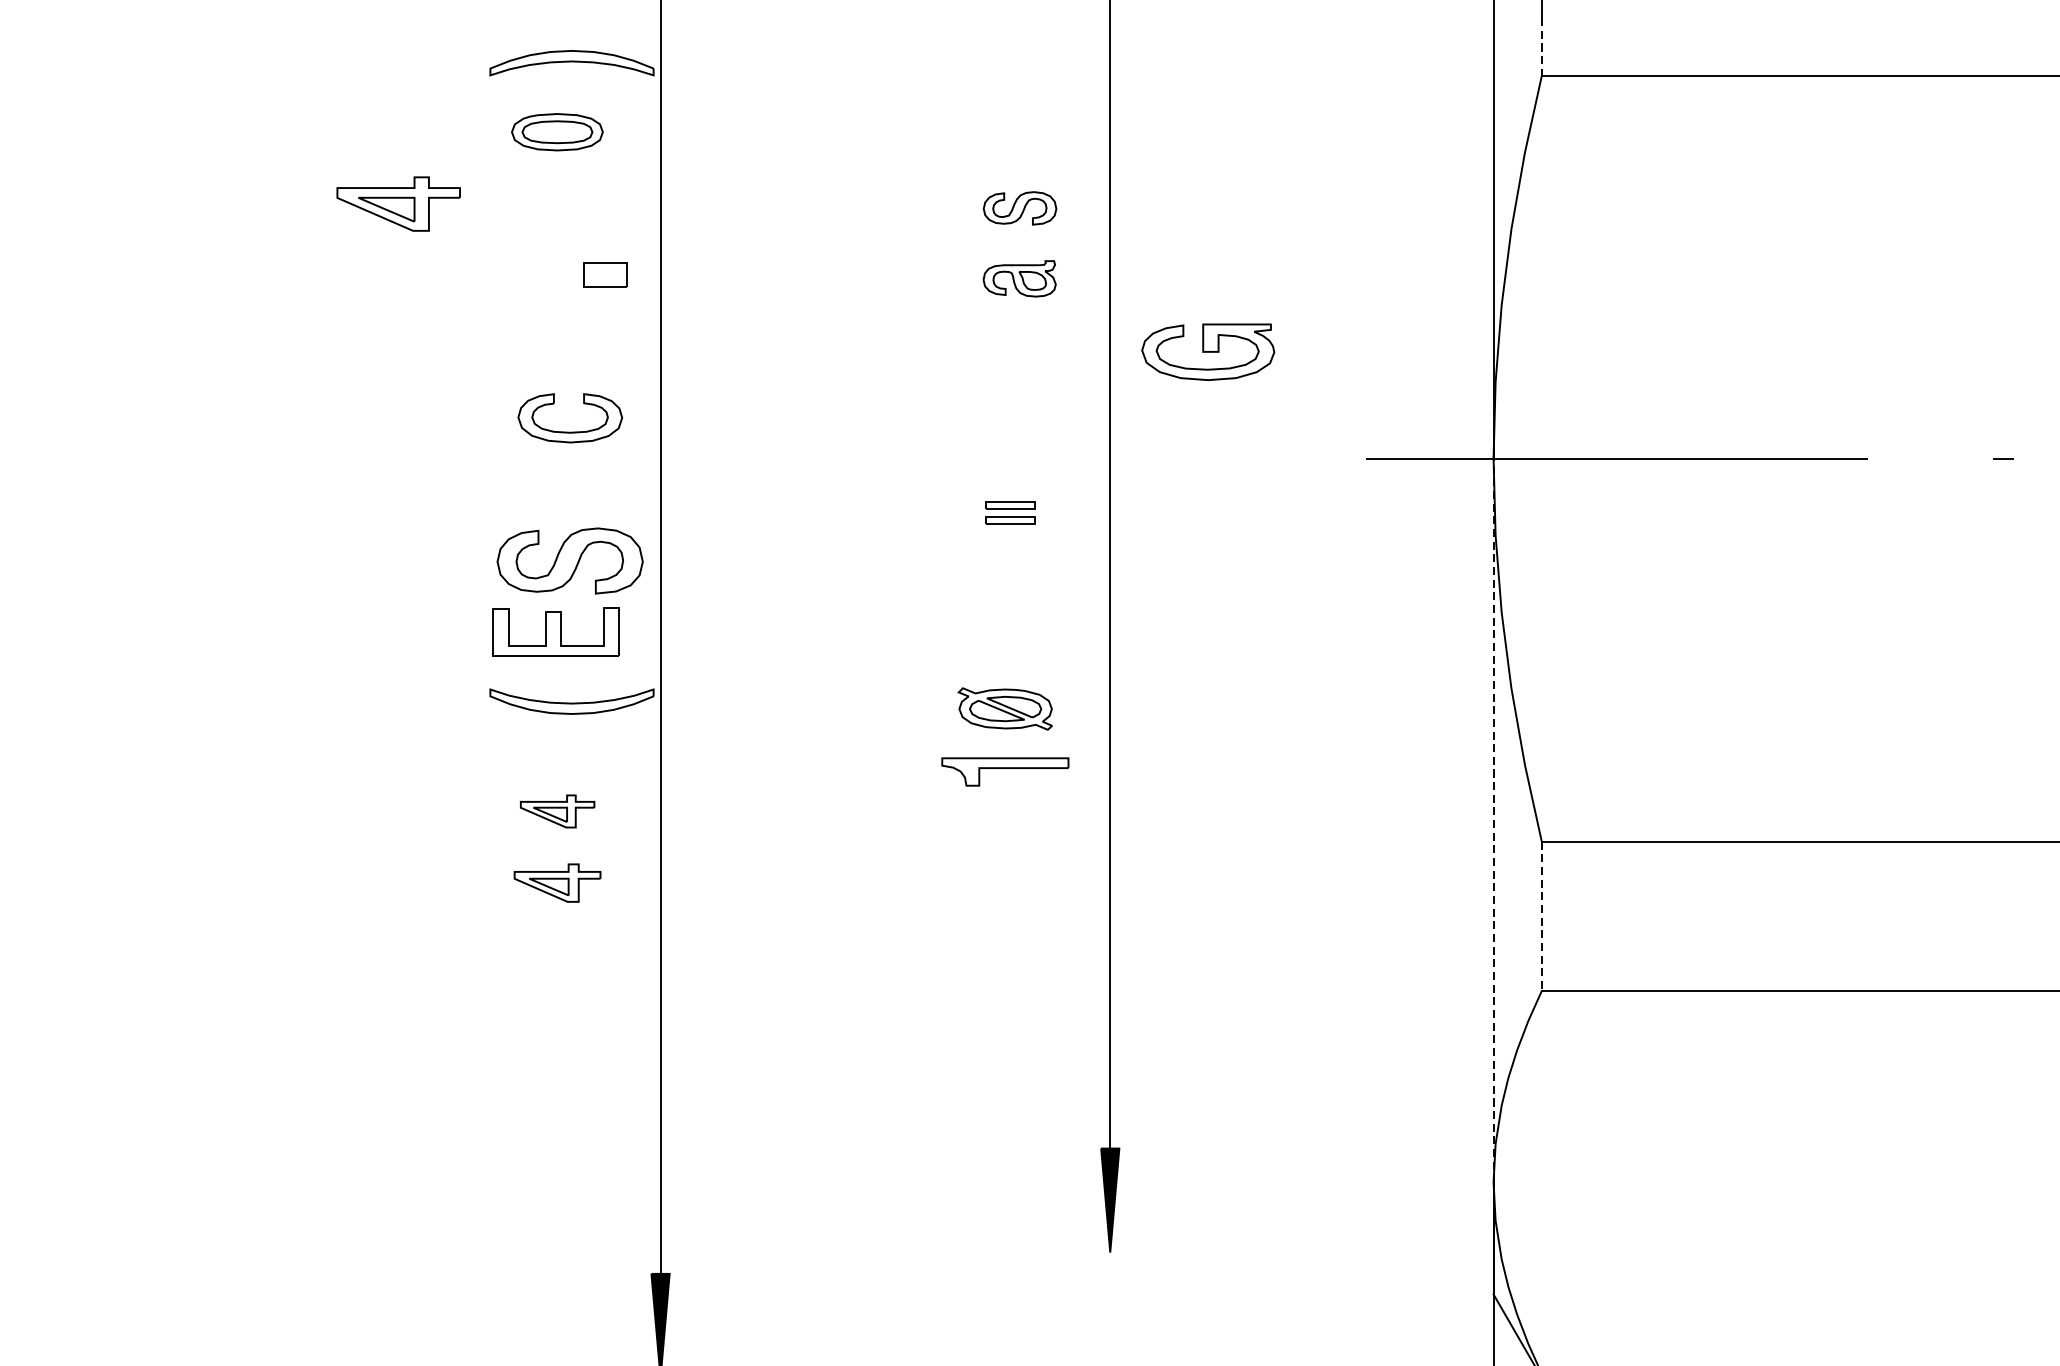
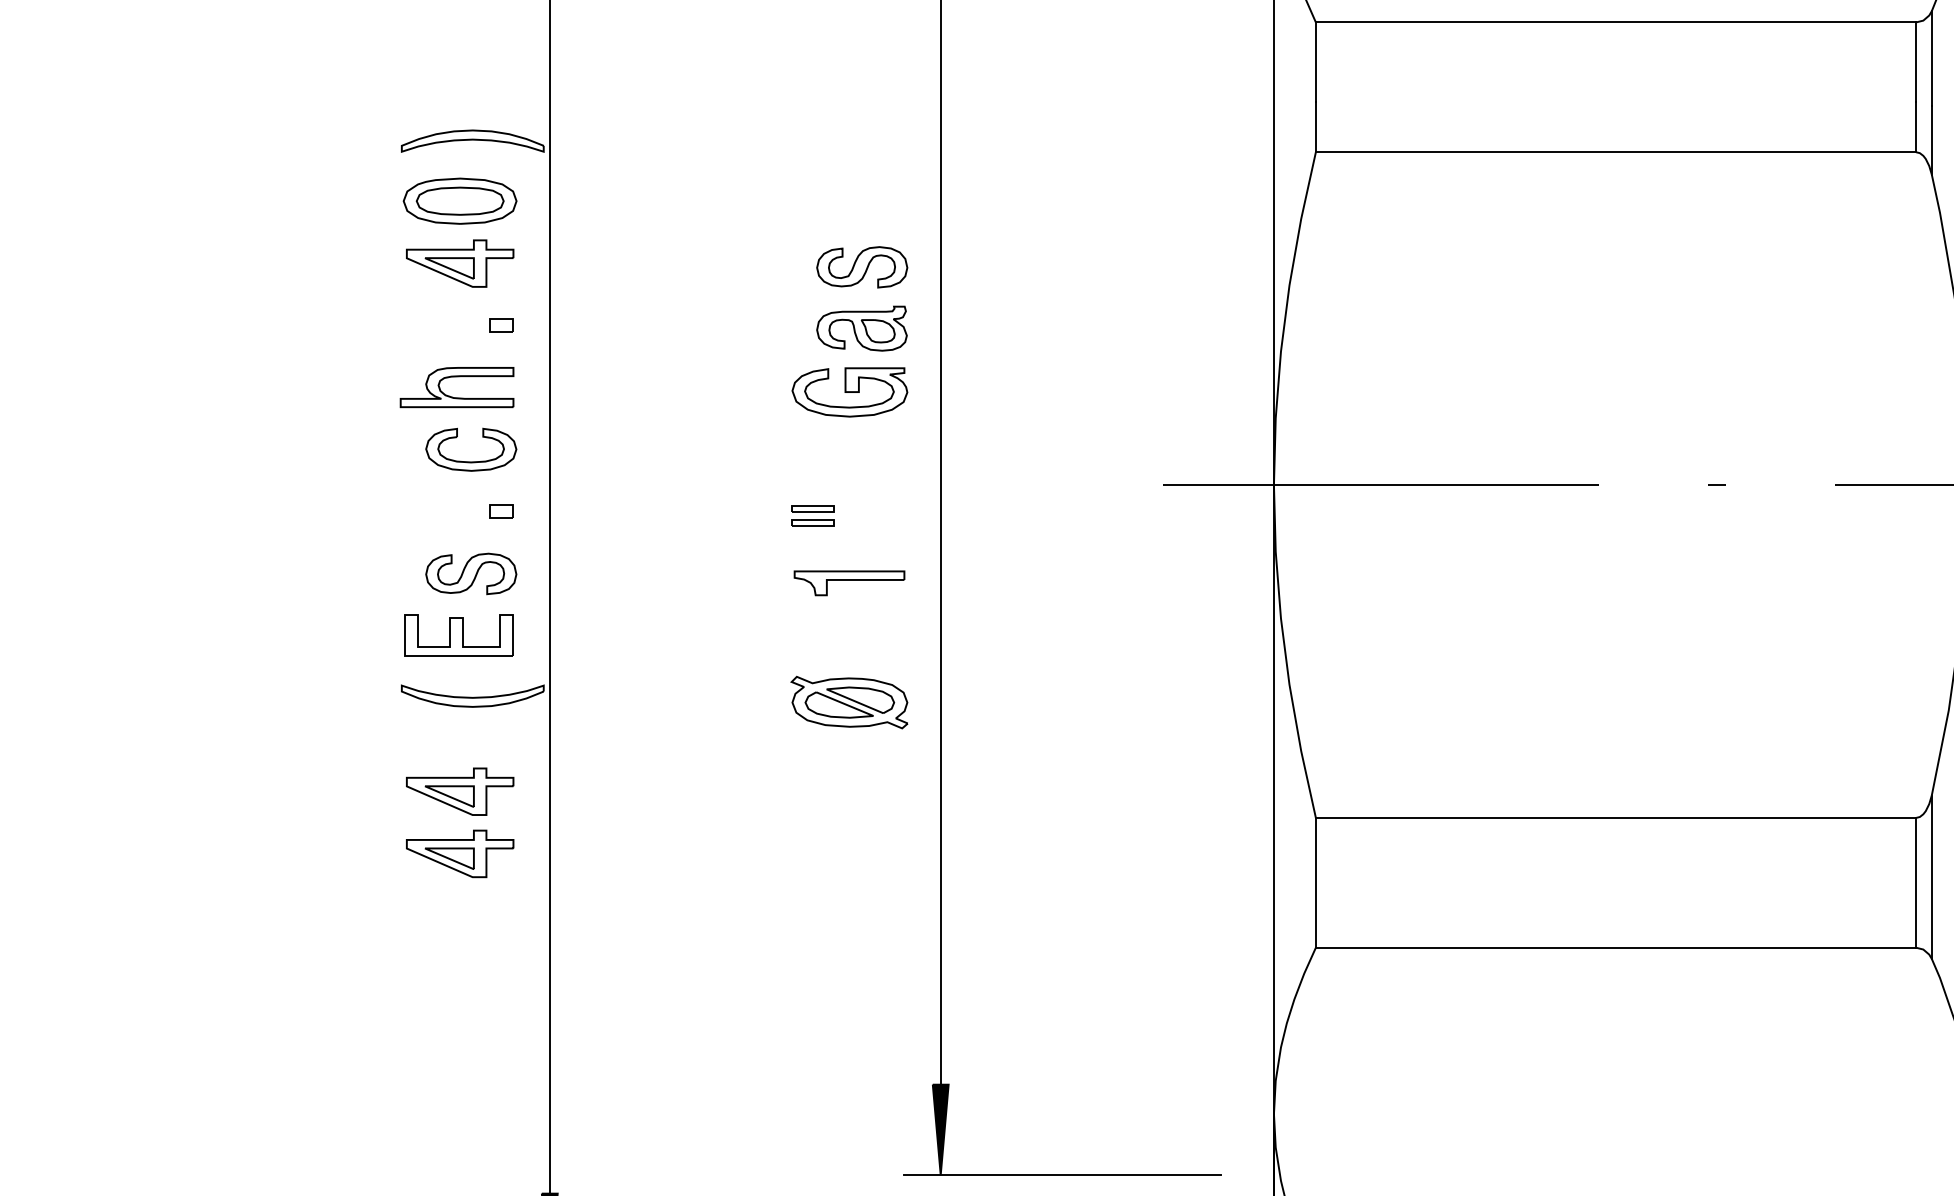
line: (1541, 47) -> (1315, 127), dashed -> solid
part: (556, 131) -> (459, 200), size x1.43
part: (399, 203) -> (460, 263), moved
part: (1020, 208) -> (862, 267), size x1.43
part: (605, 275) -> (501, 325), size x0.62
part: (1019, 278) -> (861, 328), size x1.43
part: (1207, 352) -> (849, 392), moved
part: (548, 356) -> (452, 396), added
part: (605, 489) -> (501, 511), added
part: (1009, 512) -> (812, 515), moved
part: (570, 560) -> (471, 573), size x0.71
part: (1005, 708) -> (849, 702), size x1.43
part: (1005, 772) -> (849, 583), moved
part: (557, 811) -> (460, 791), size x1.67
line: (1493, 820) -> (1273, 799), dashed -> solid
part: (557, 882) -> (460, 853), size x1.43
line: (1541, 915) -> (1315, 882), dashed -> solid
line: (1250, 1253) -> (1062, 1175), added

